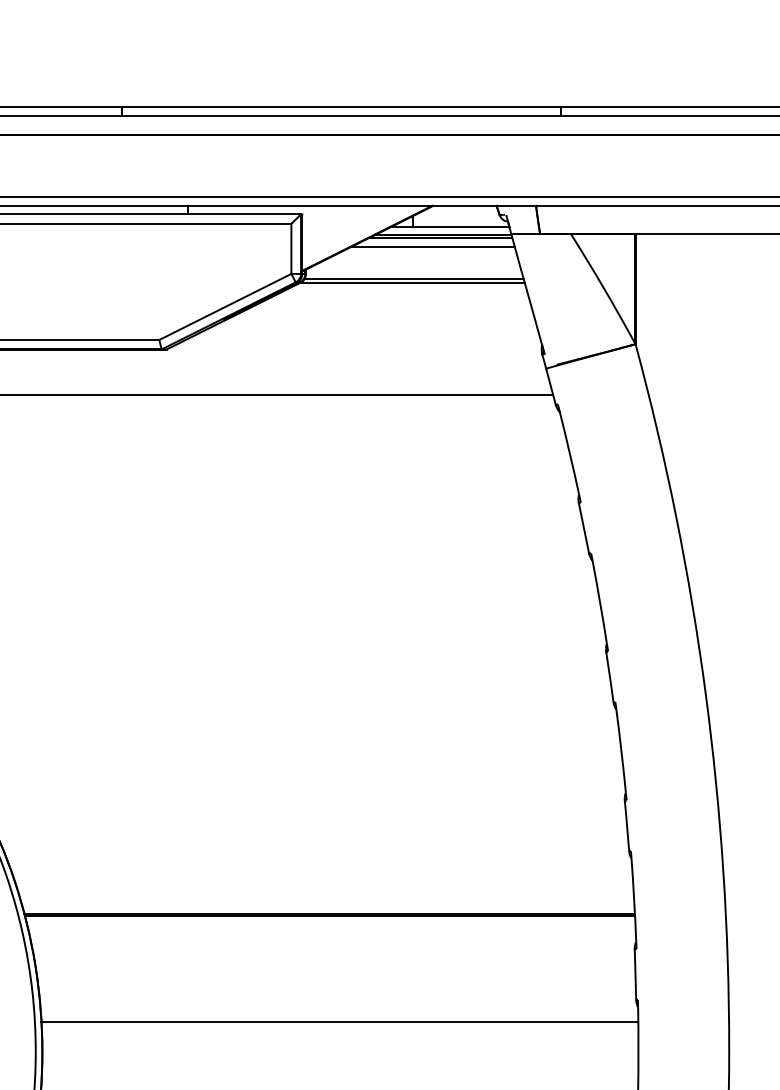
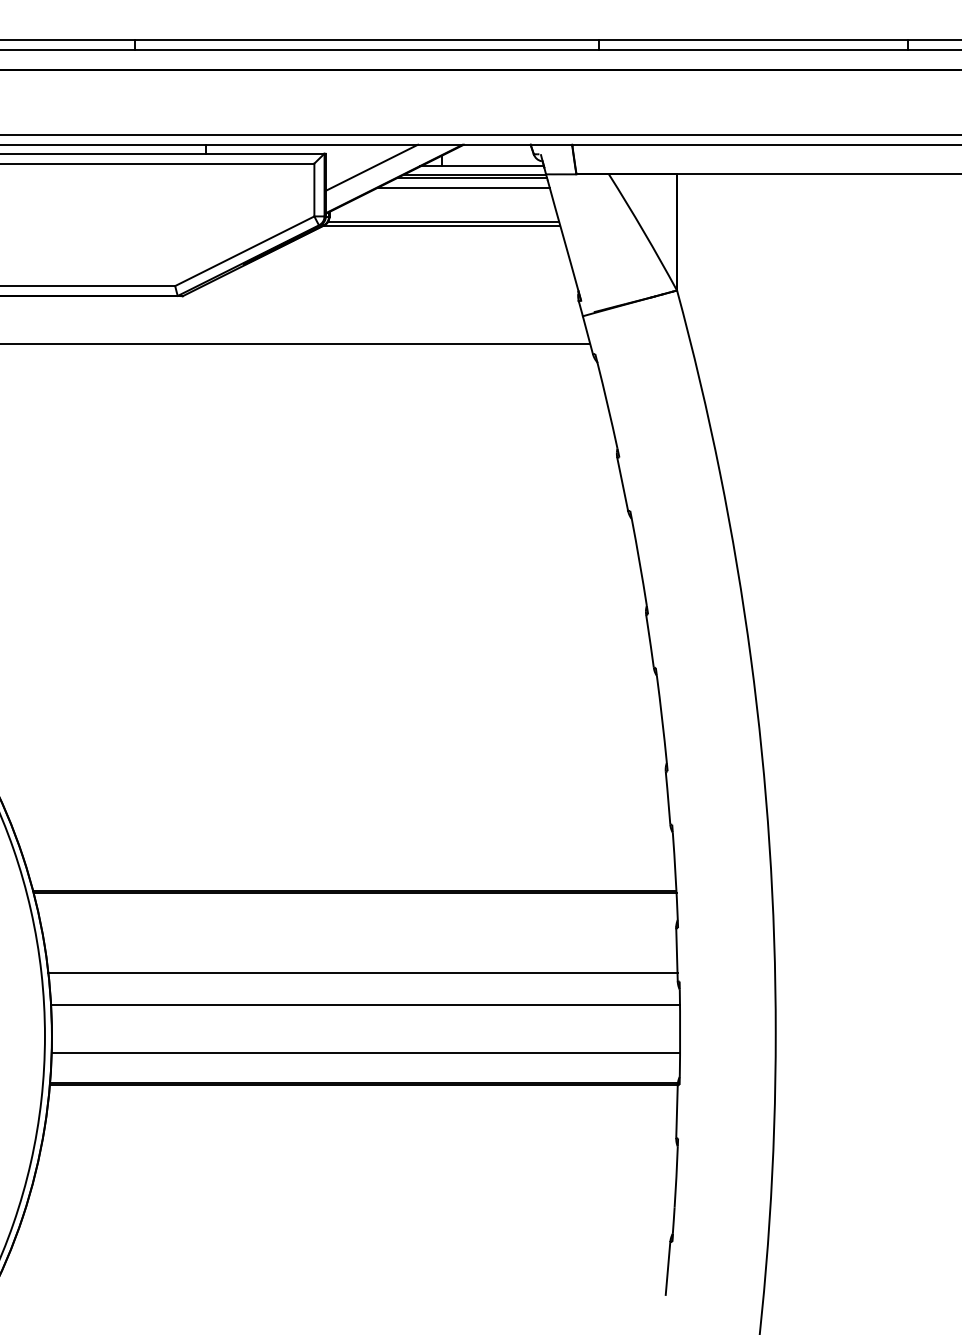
line: (345, 227) -> (371, 167), added
line: (337, 991) -> (362, 972), added
line: (339, 1068) -> (365, 1053), added

